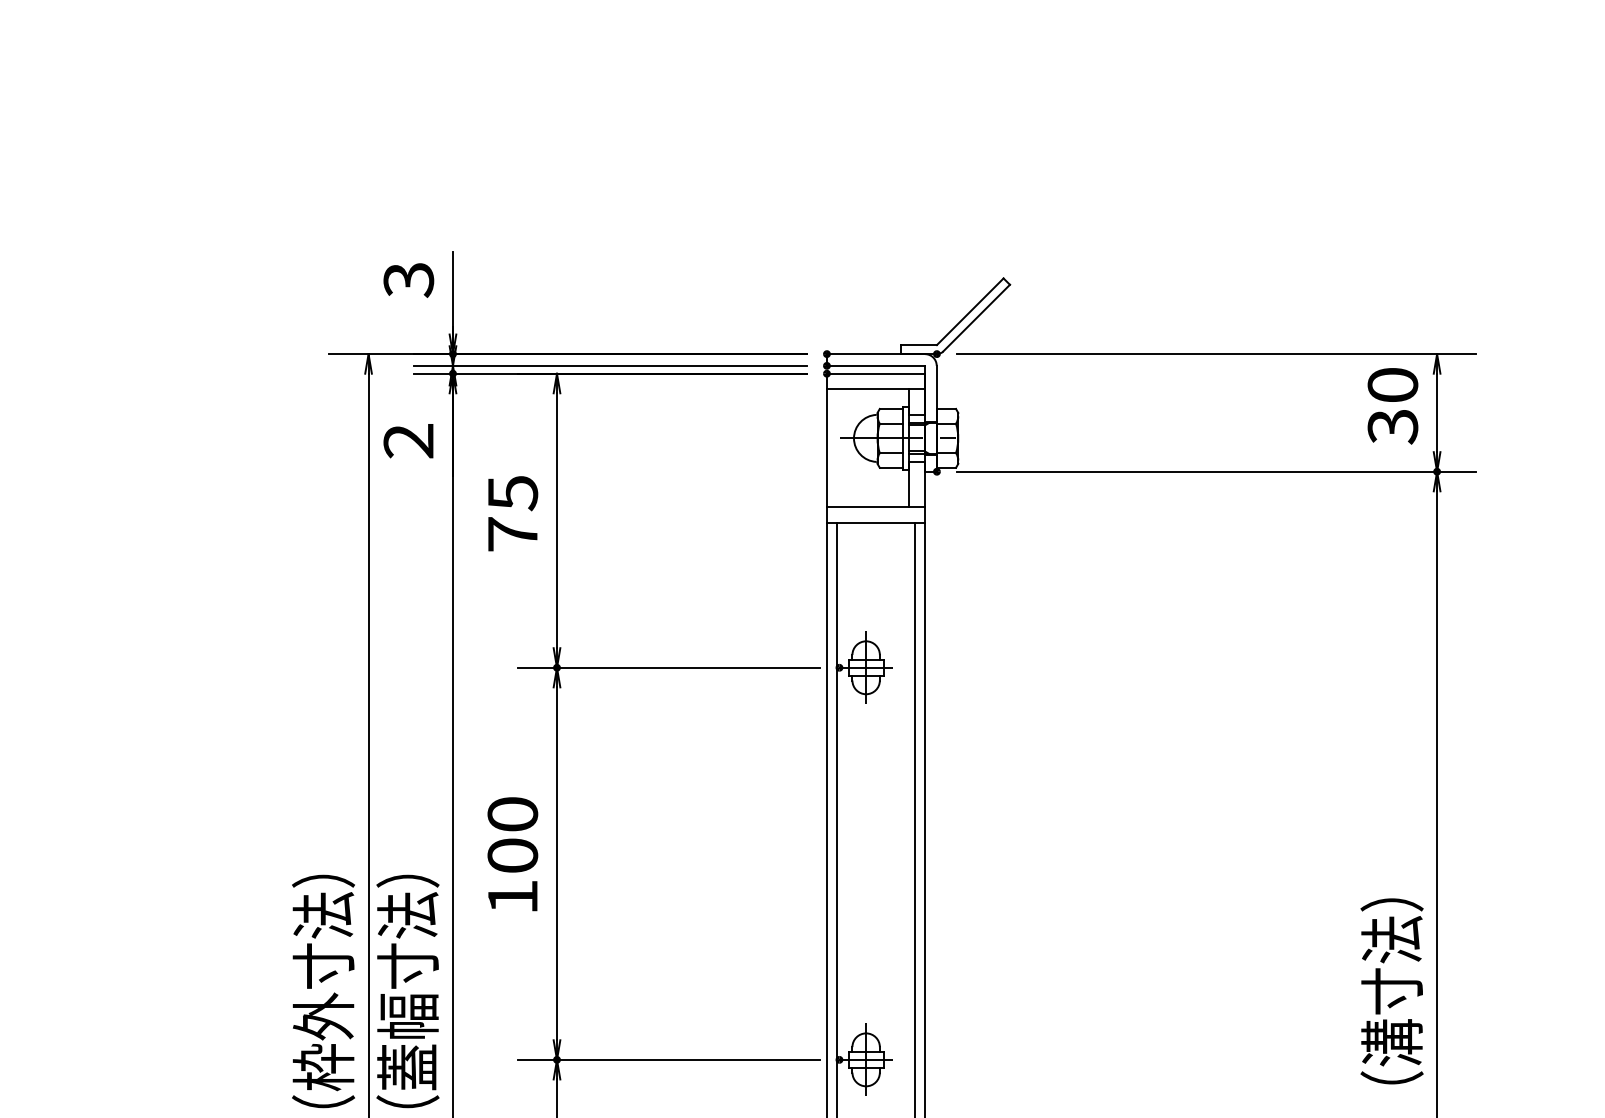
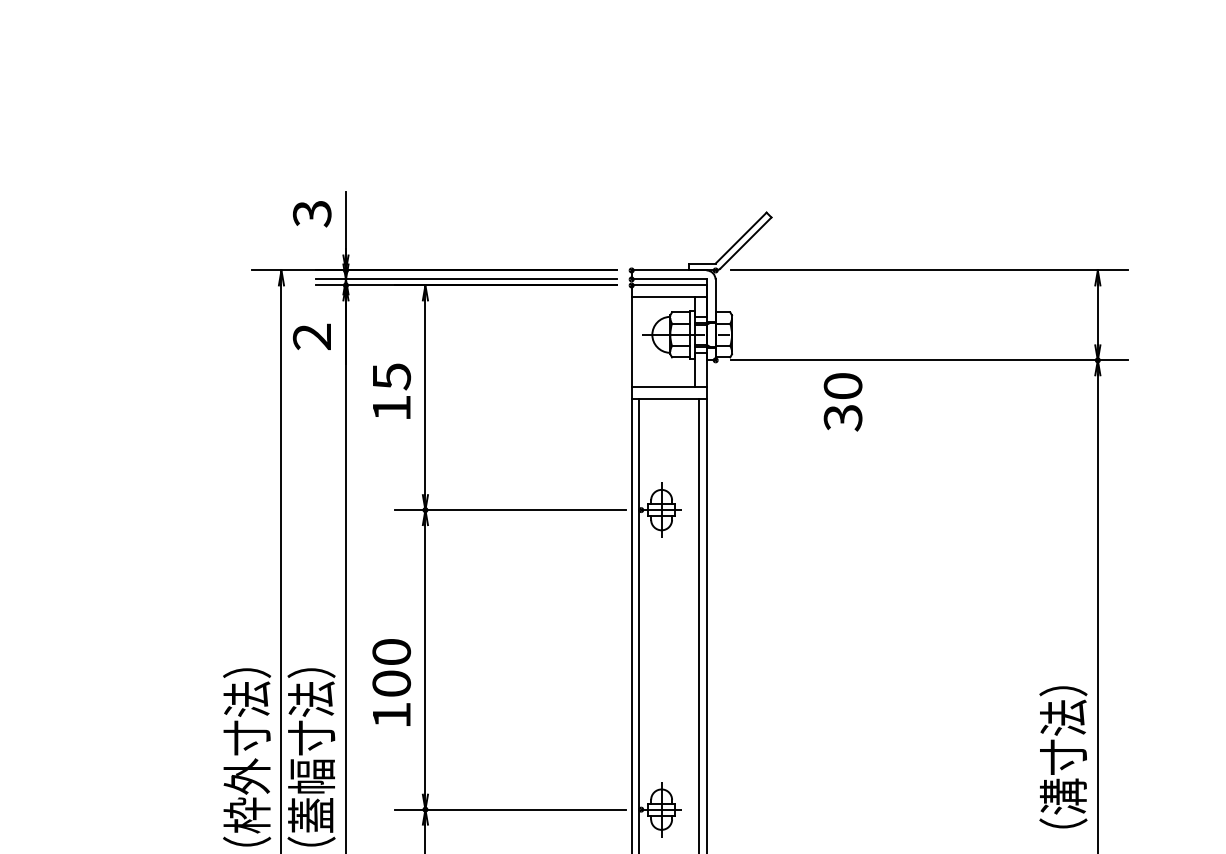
text: (1392, 406) -> (842, 402), moved
text: (512, 534) -> (391, 408), 75 -> 15
text: (512, 854) -> (391, 682), moved

